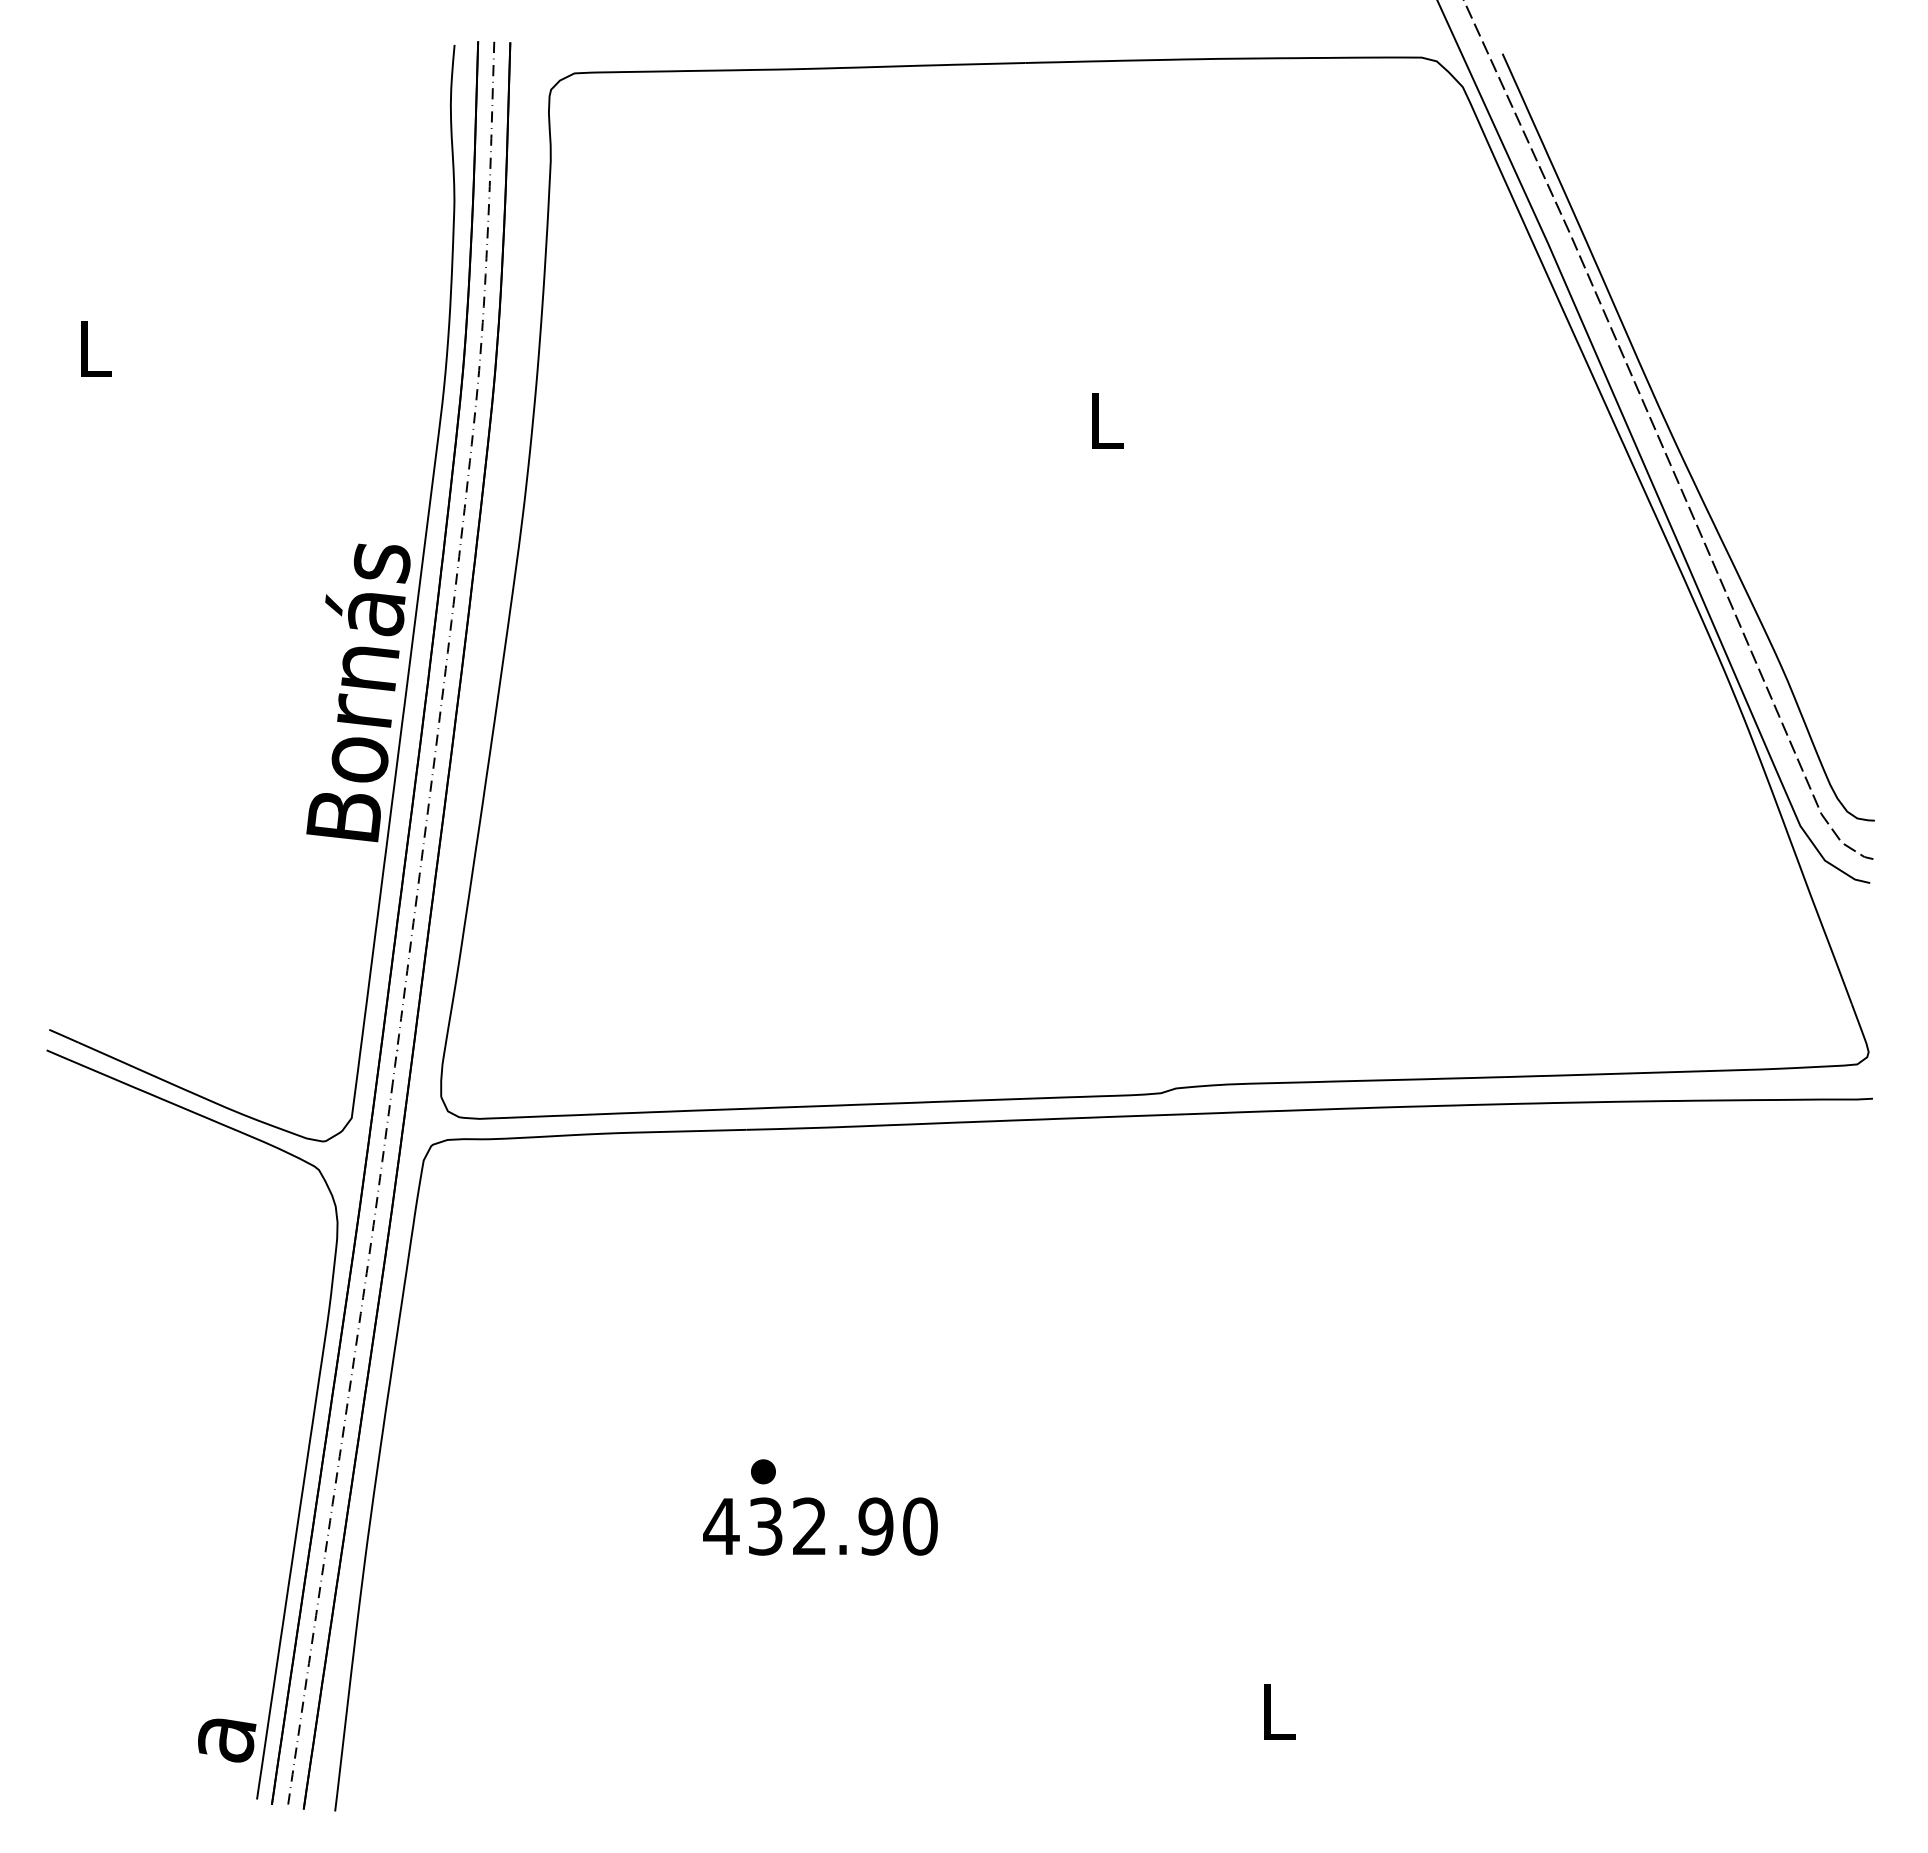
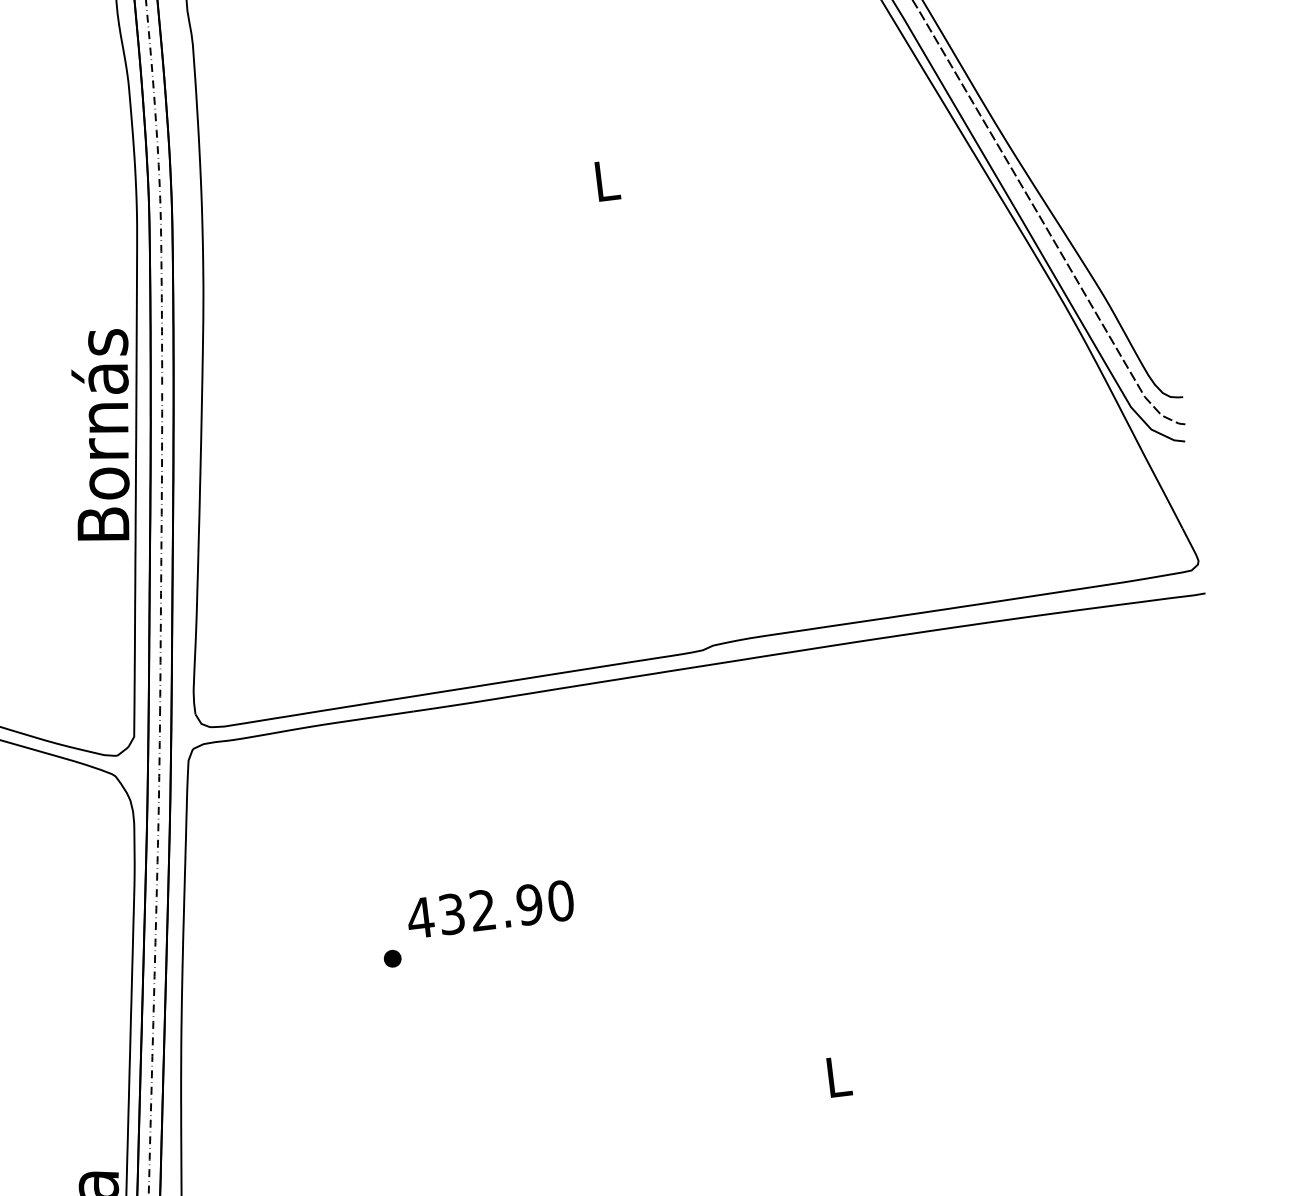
part: (763, 1471) -> (392, 958), moved
text: (820, 1526) -> (490, 909), moved

